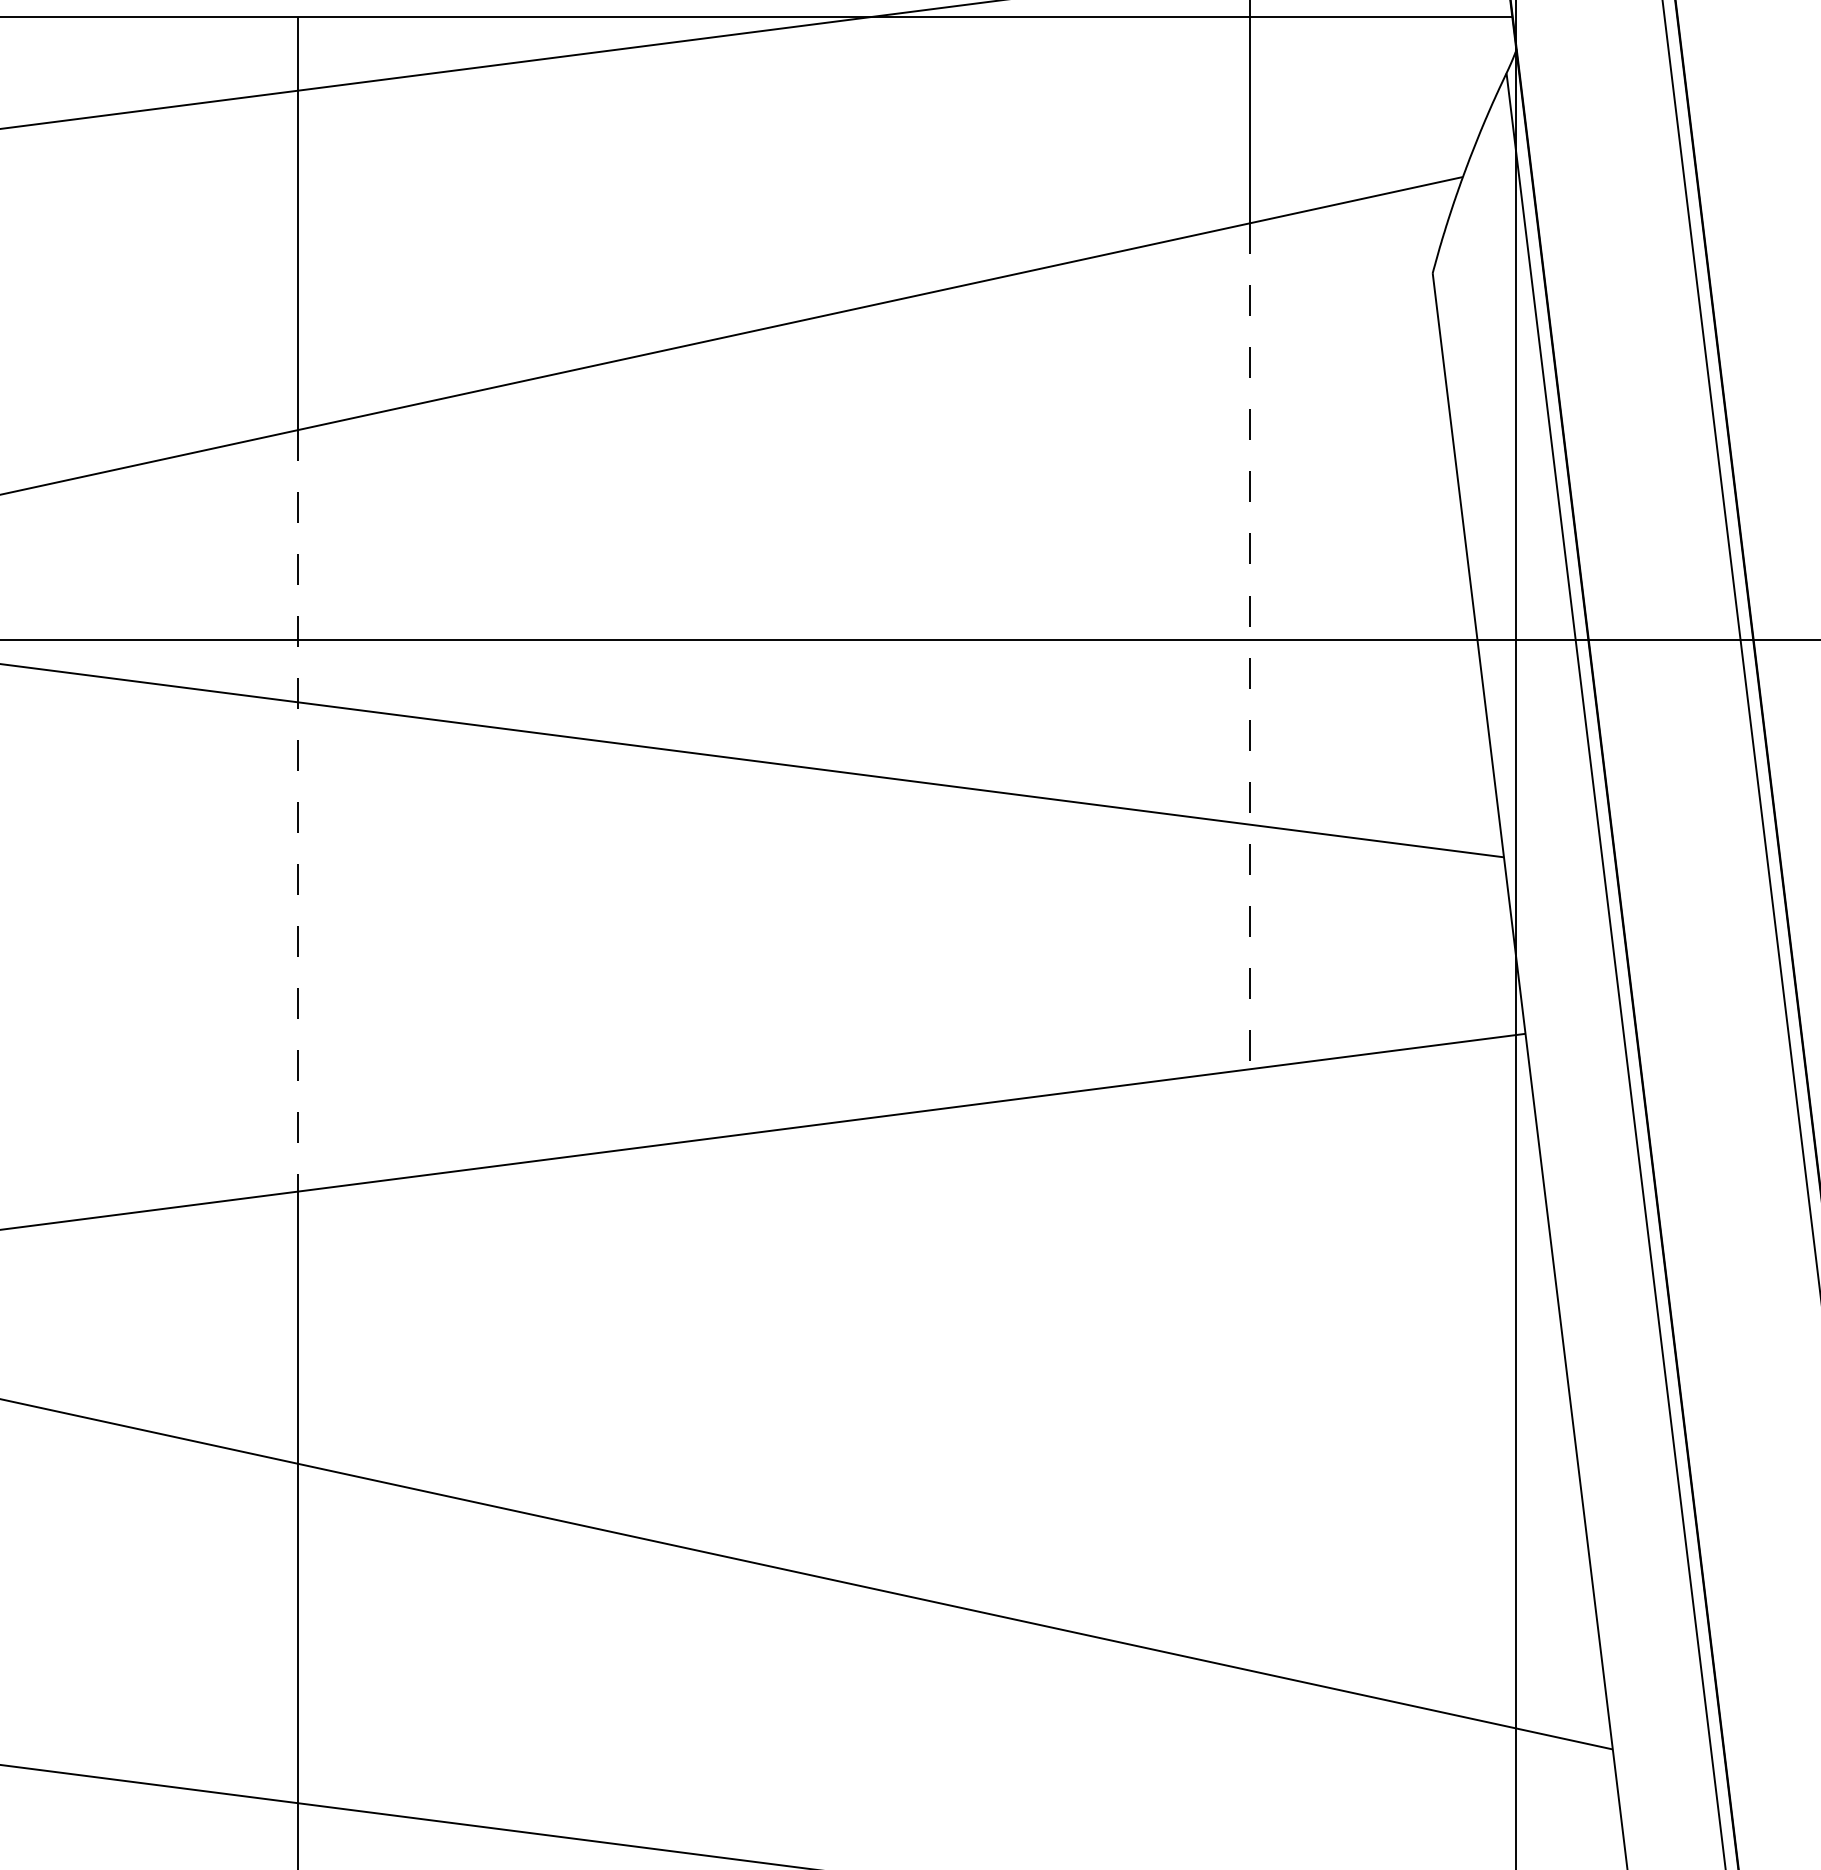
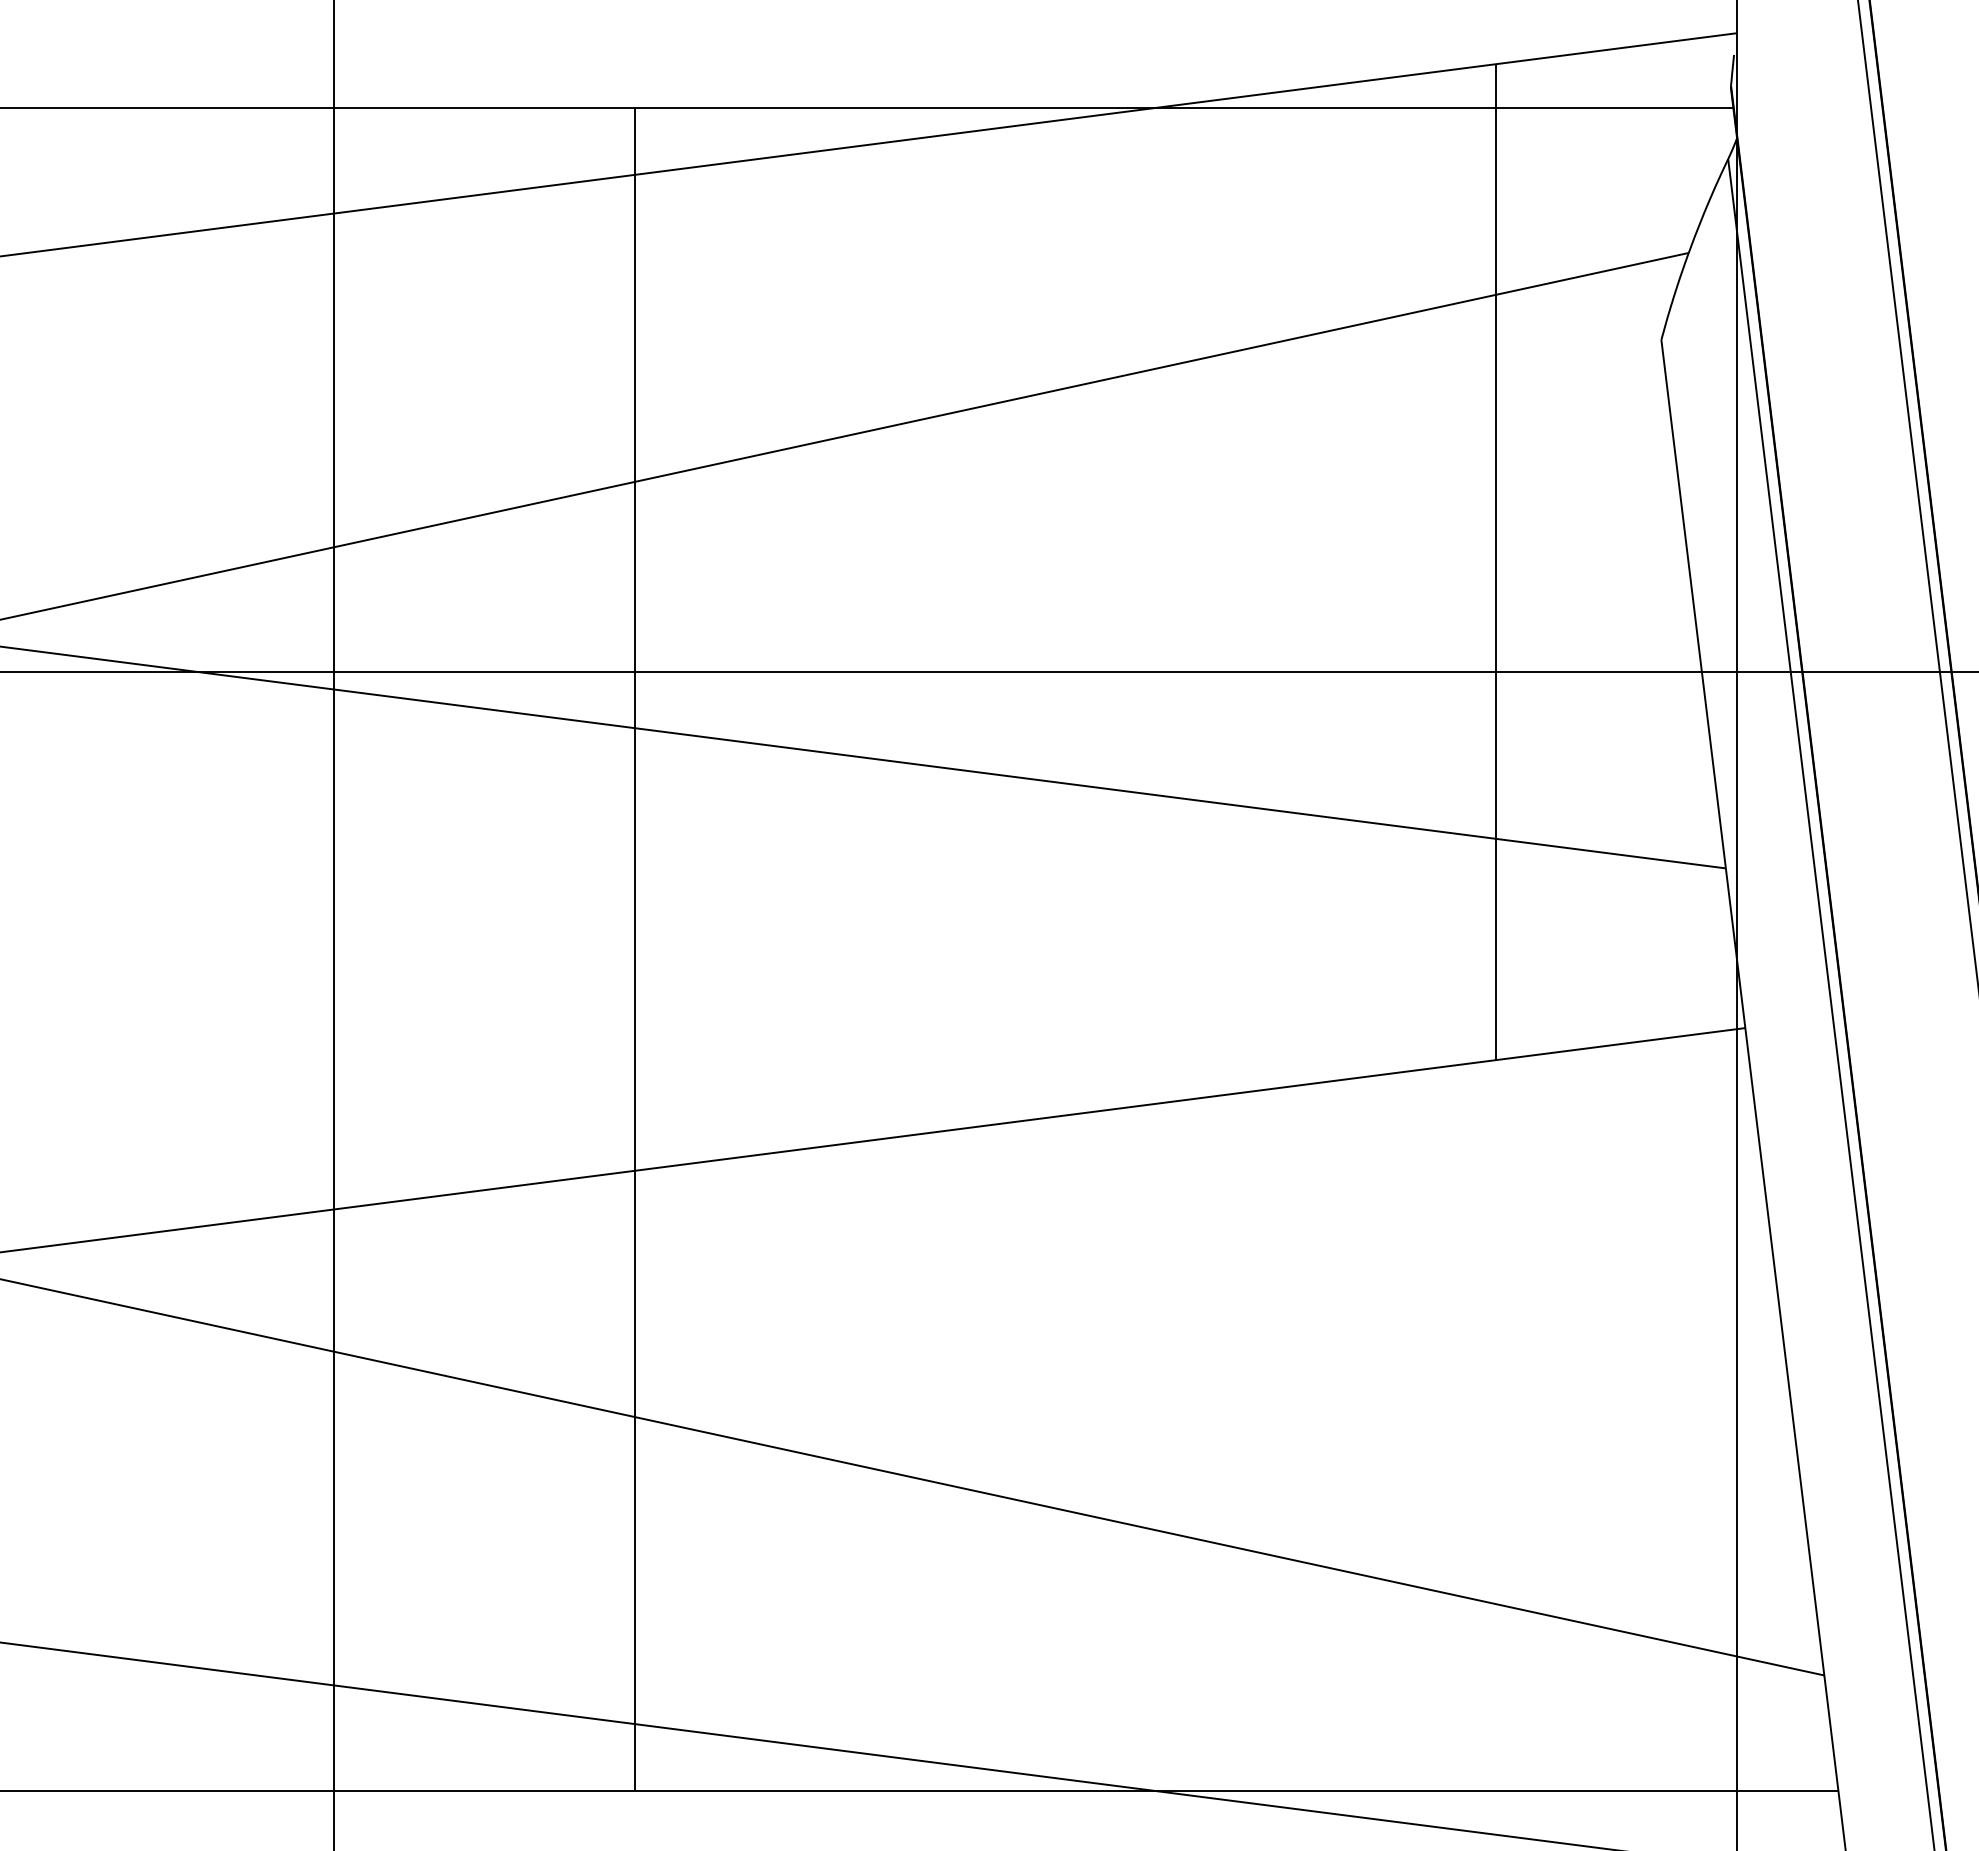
line: (1249, 646) -> (1495, 677), dashed -> solid
line: (297, 811) -> (634, 826), dashed -> solid

